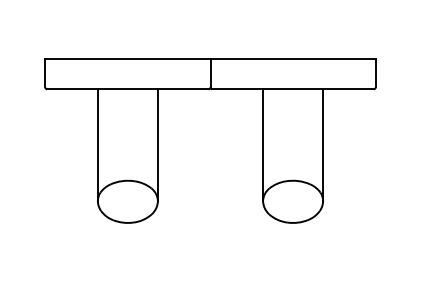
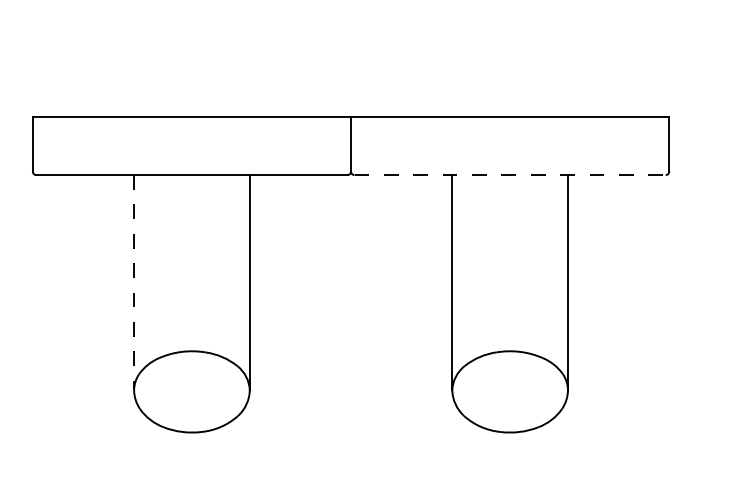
line: (293, 89) -> (510, 175), solid -> dashed
line: (97, 145) -> (133, 283), solid -> dashed

